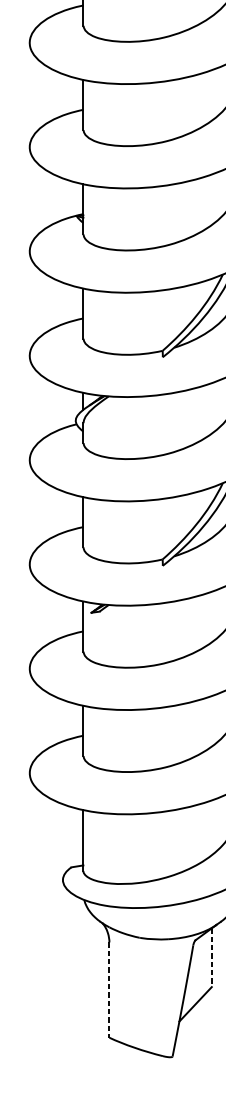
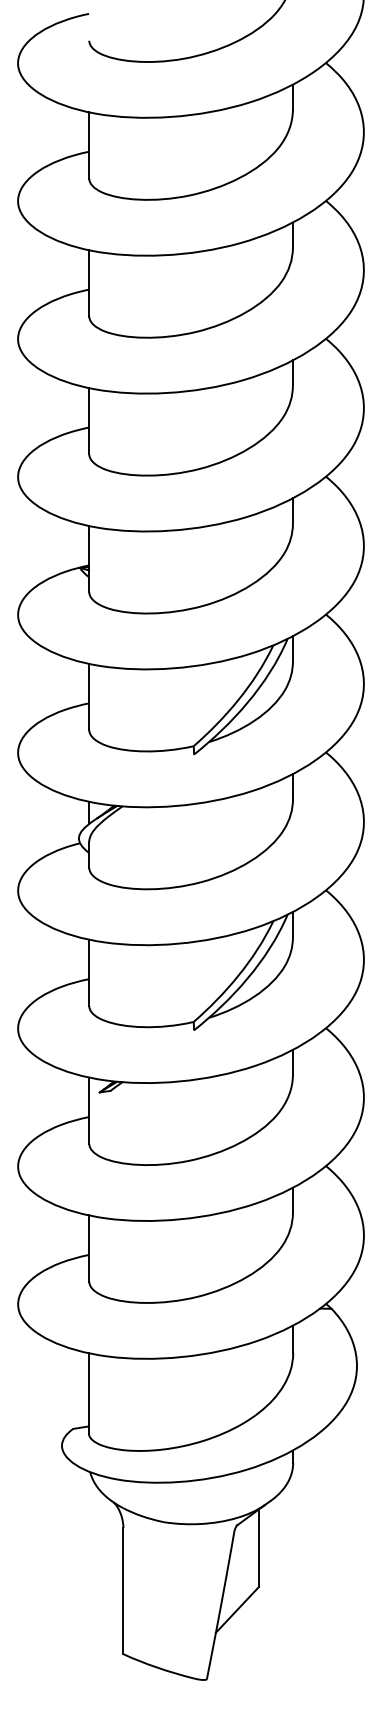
line: (211, 957) -> (258, 1548), dashed -> solid
line: (109, 990) -> (123, 1591), dashed -> solid

